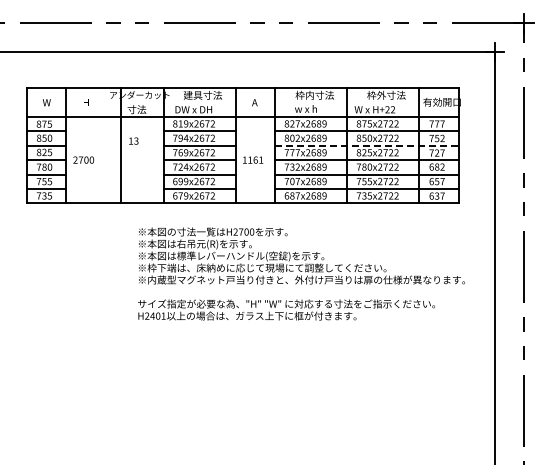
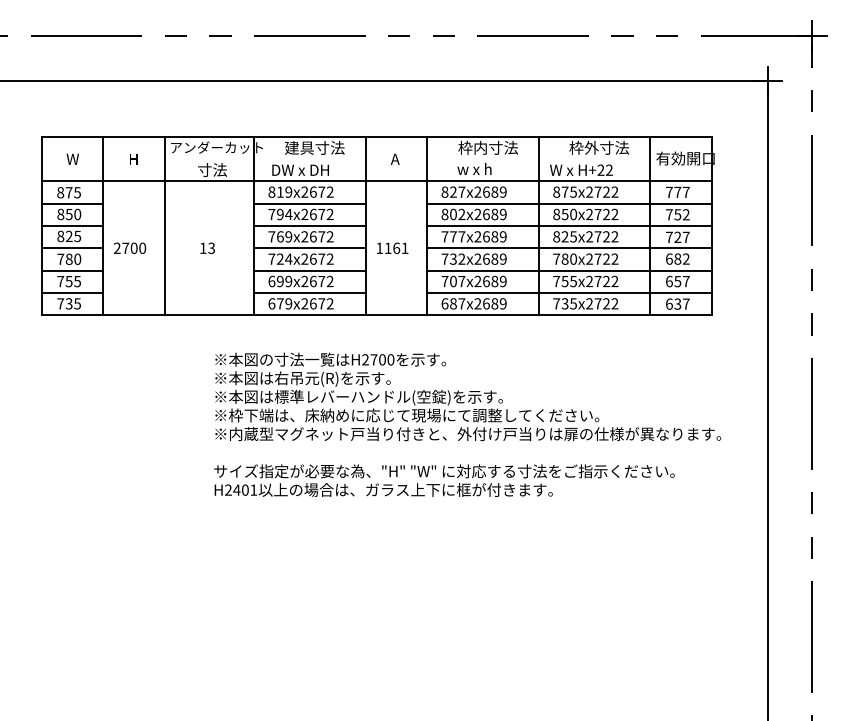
text: (133, 140) -> (207, 247), moved
line: (121, 145) -> (165, 225), moved
line: (367, 145) -> (569, 225), dashed -> solid

